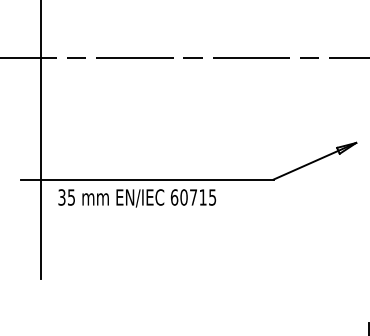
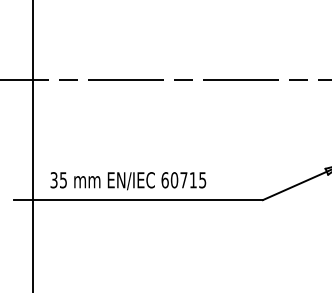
text: (137, 198) -> (128, 181), moved

